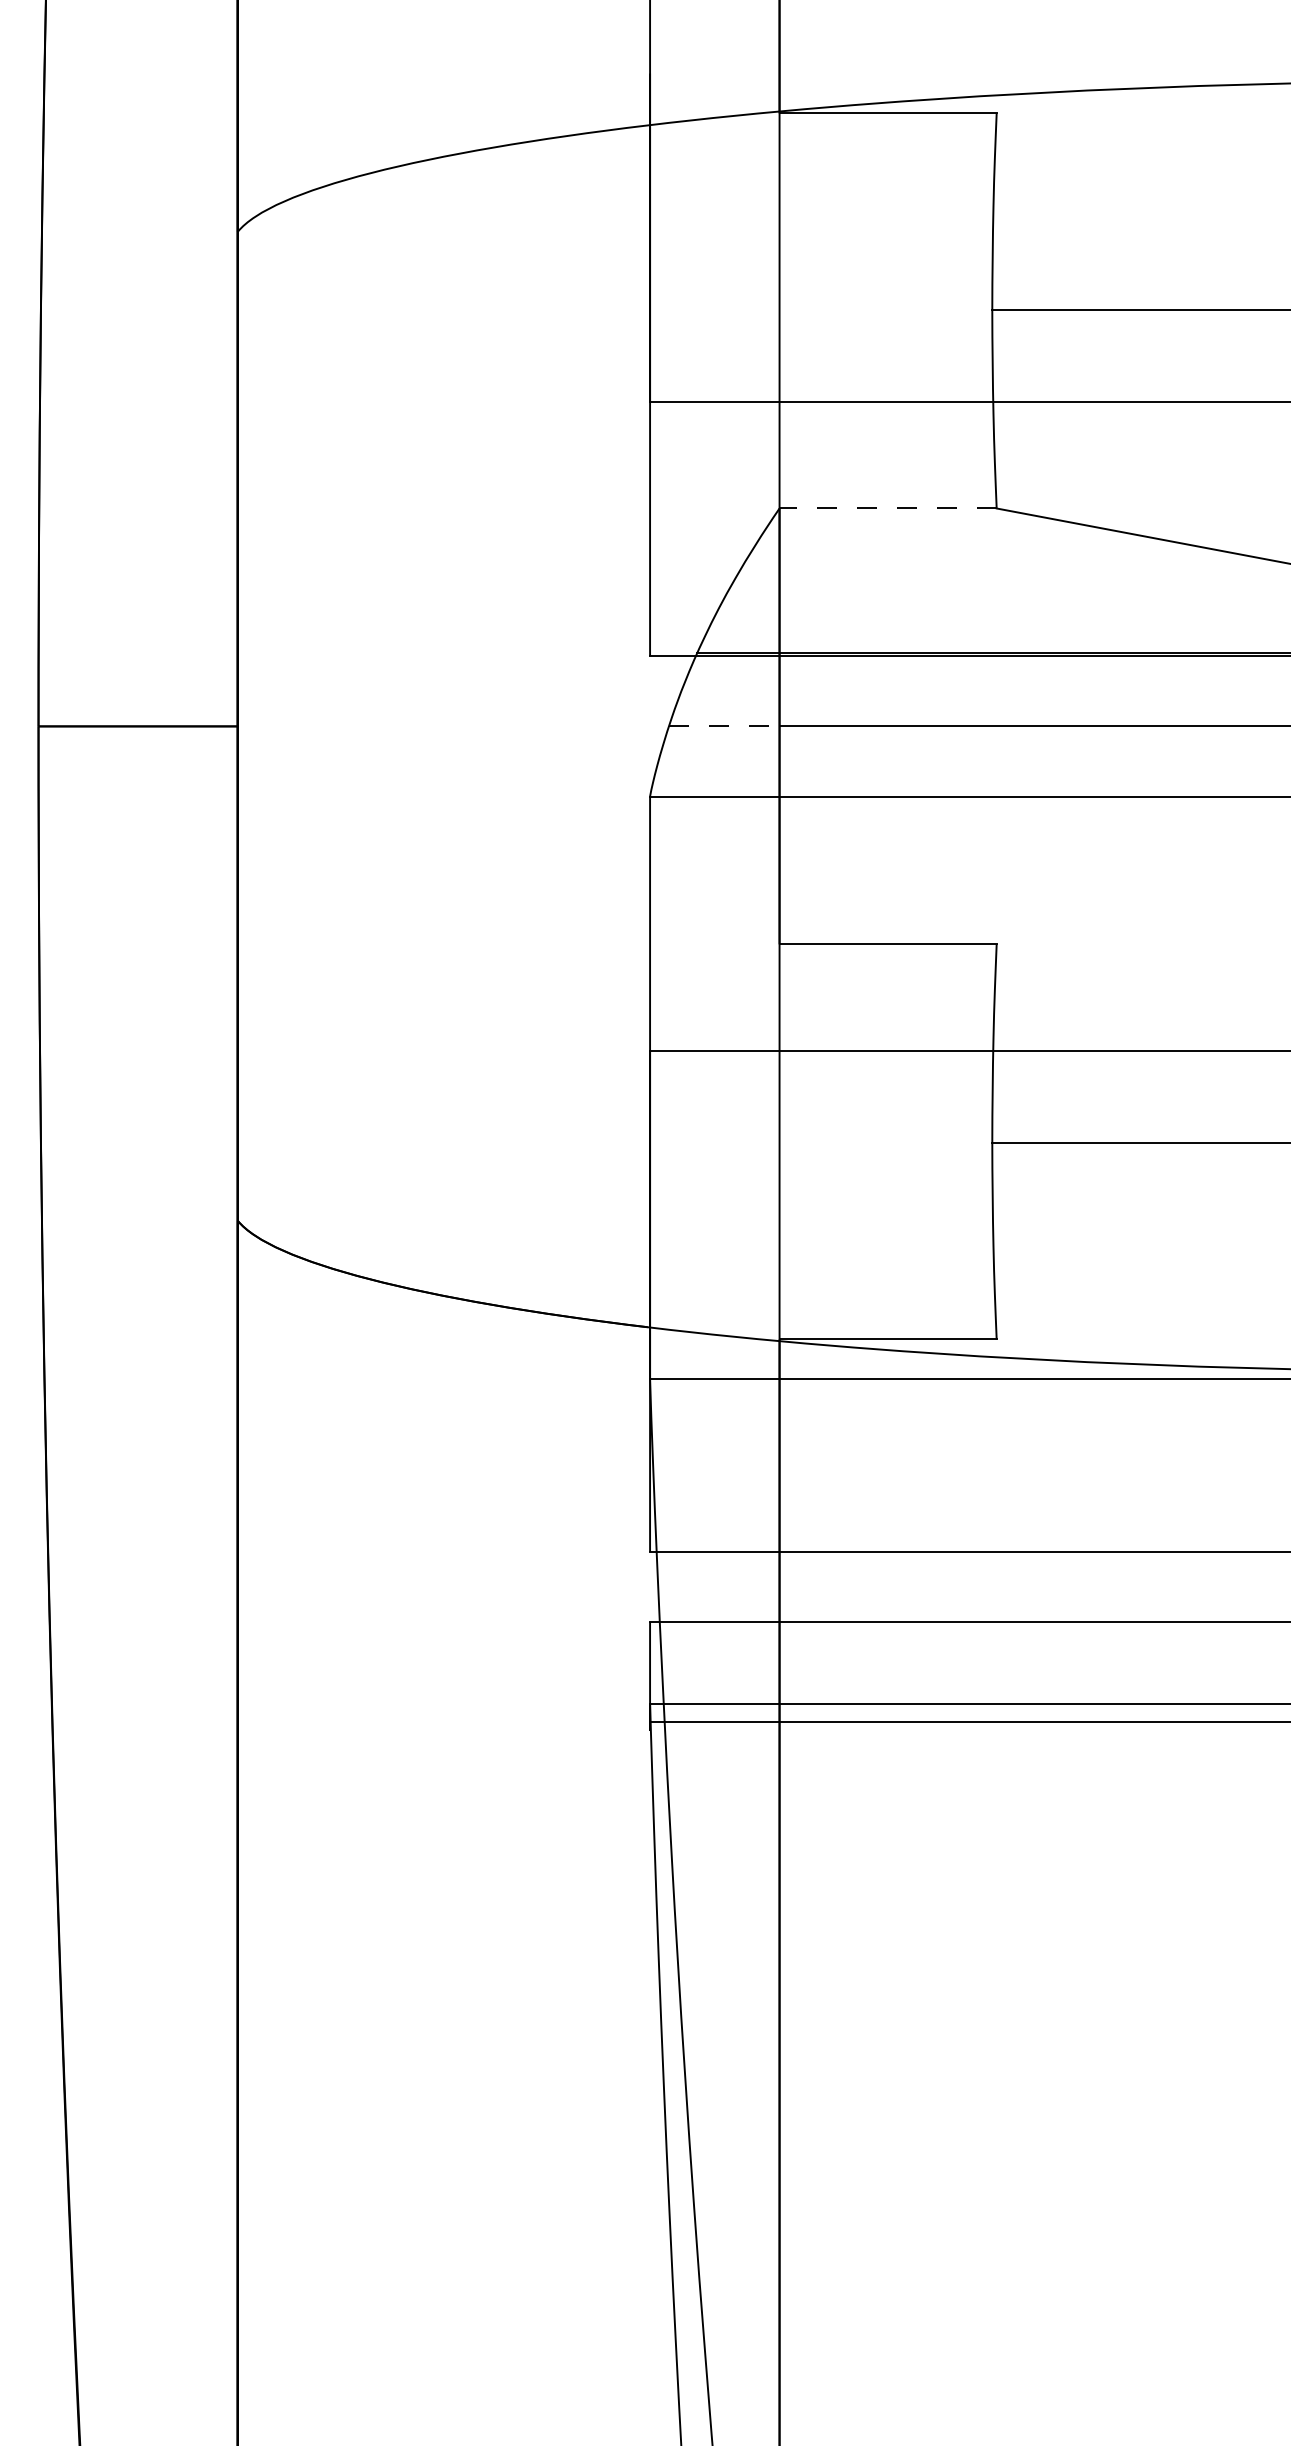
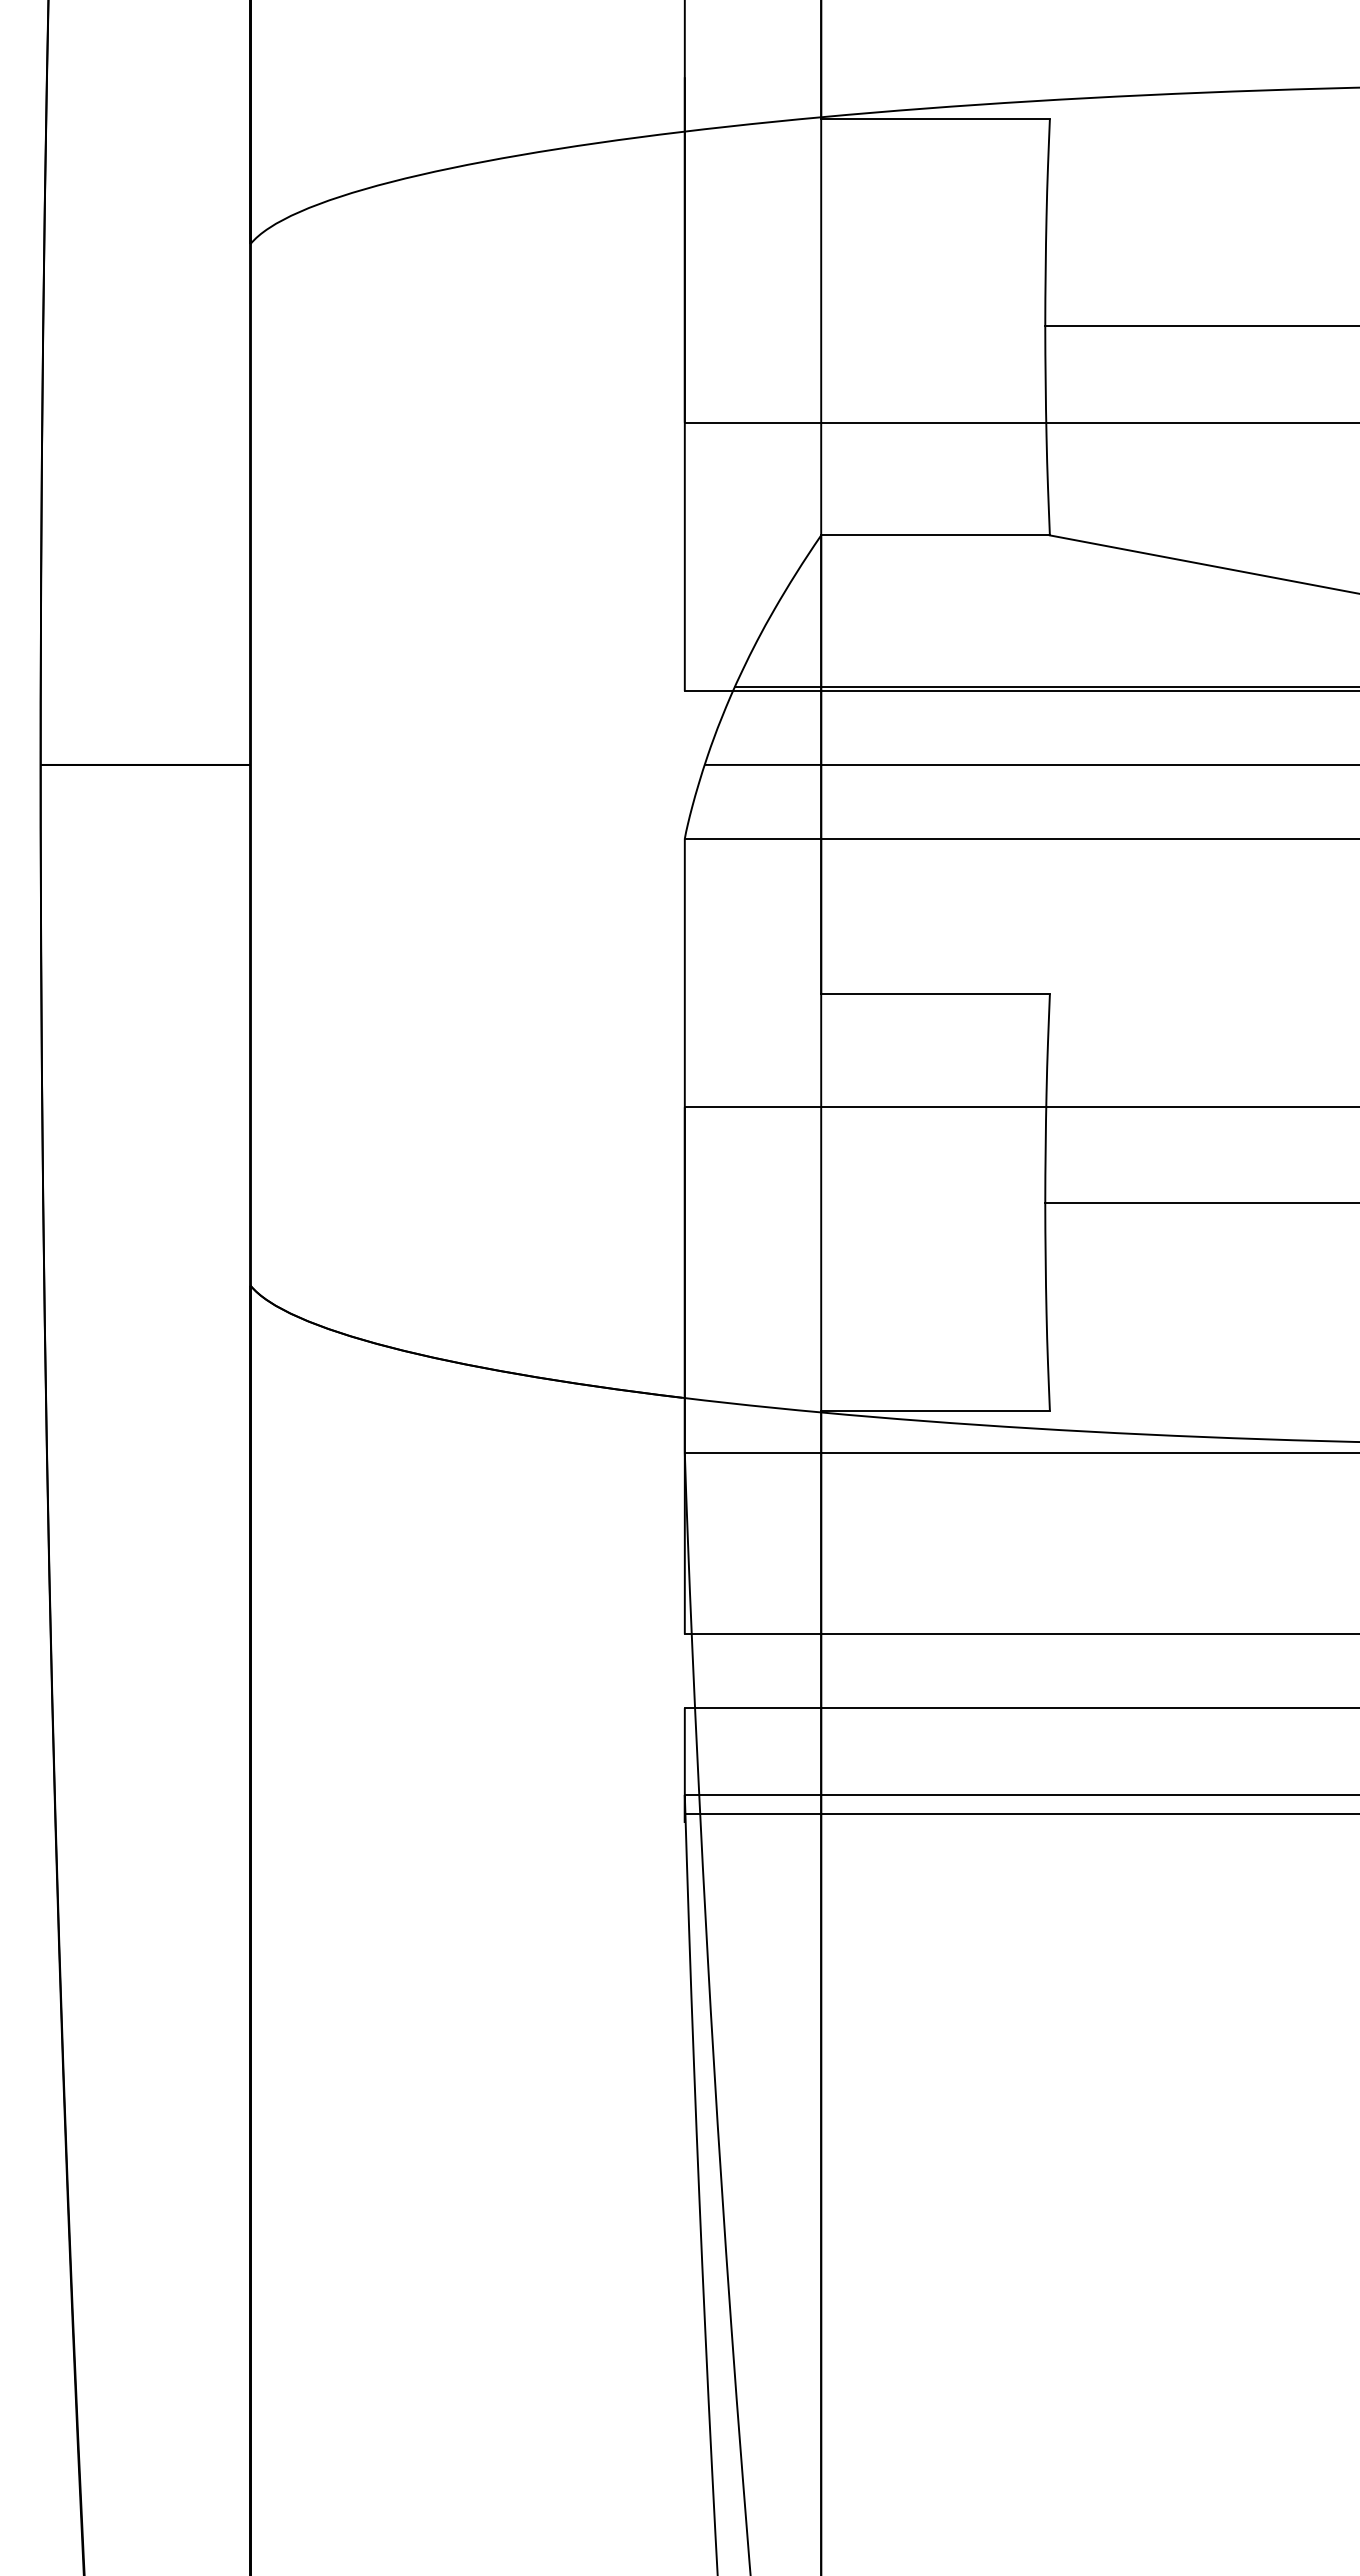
line: (888, 508) -> (935, 535), dashed -> solid
arc: (722, 725) -> (761, 764), dashed -> solid

